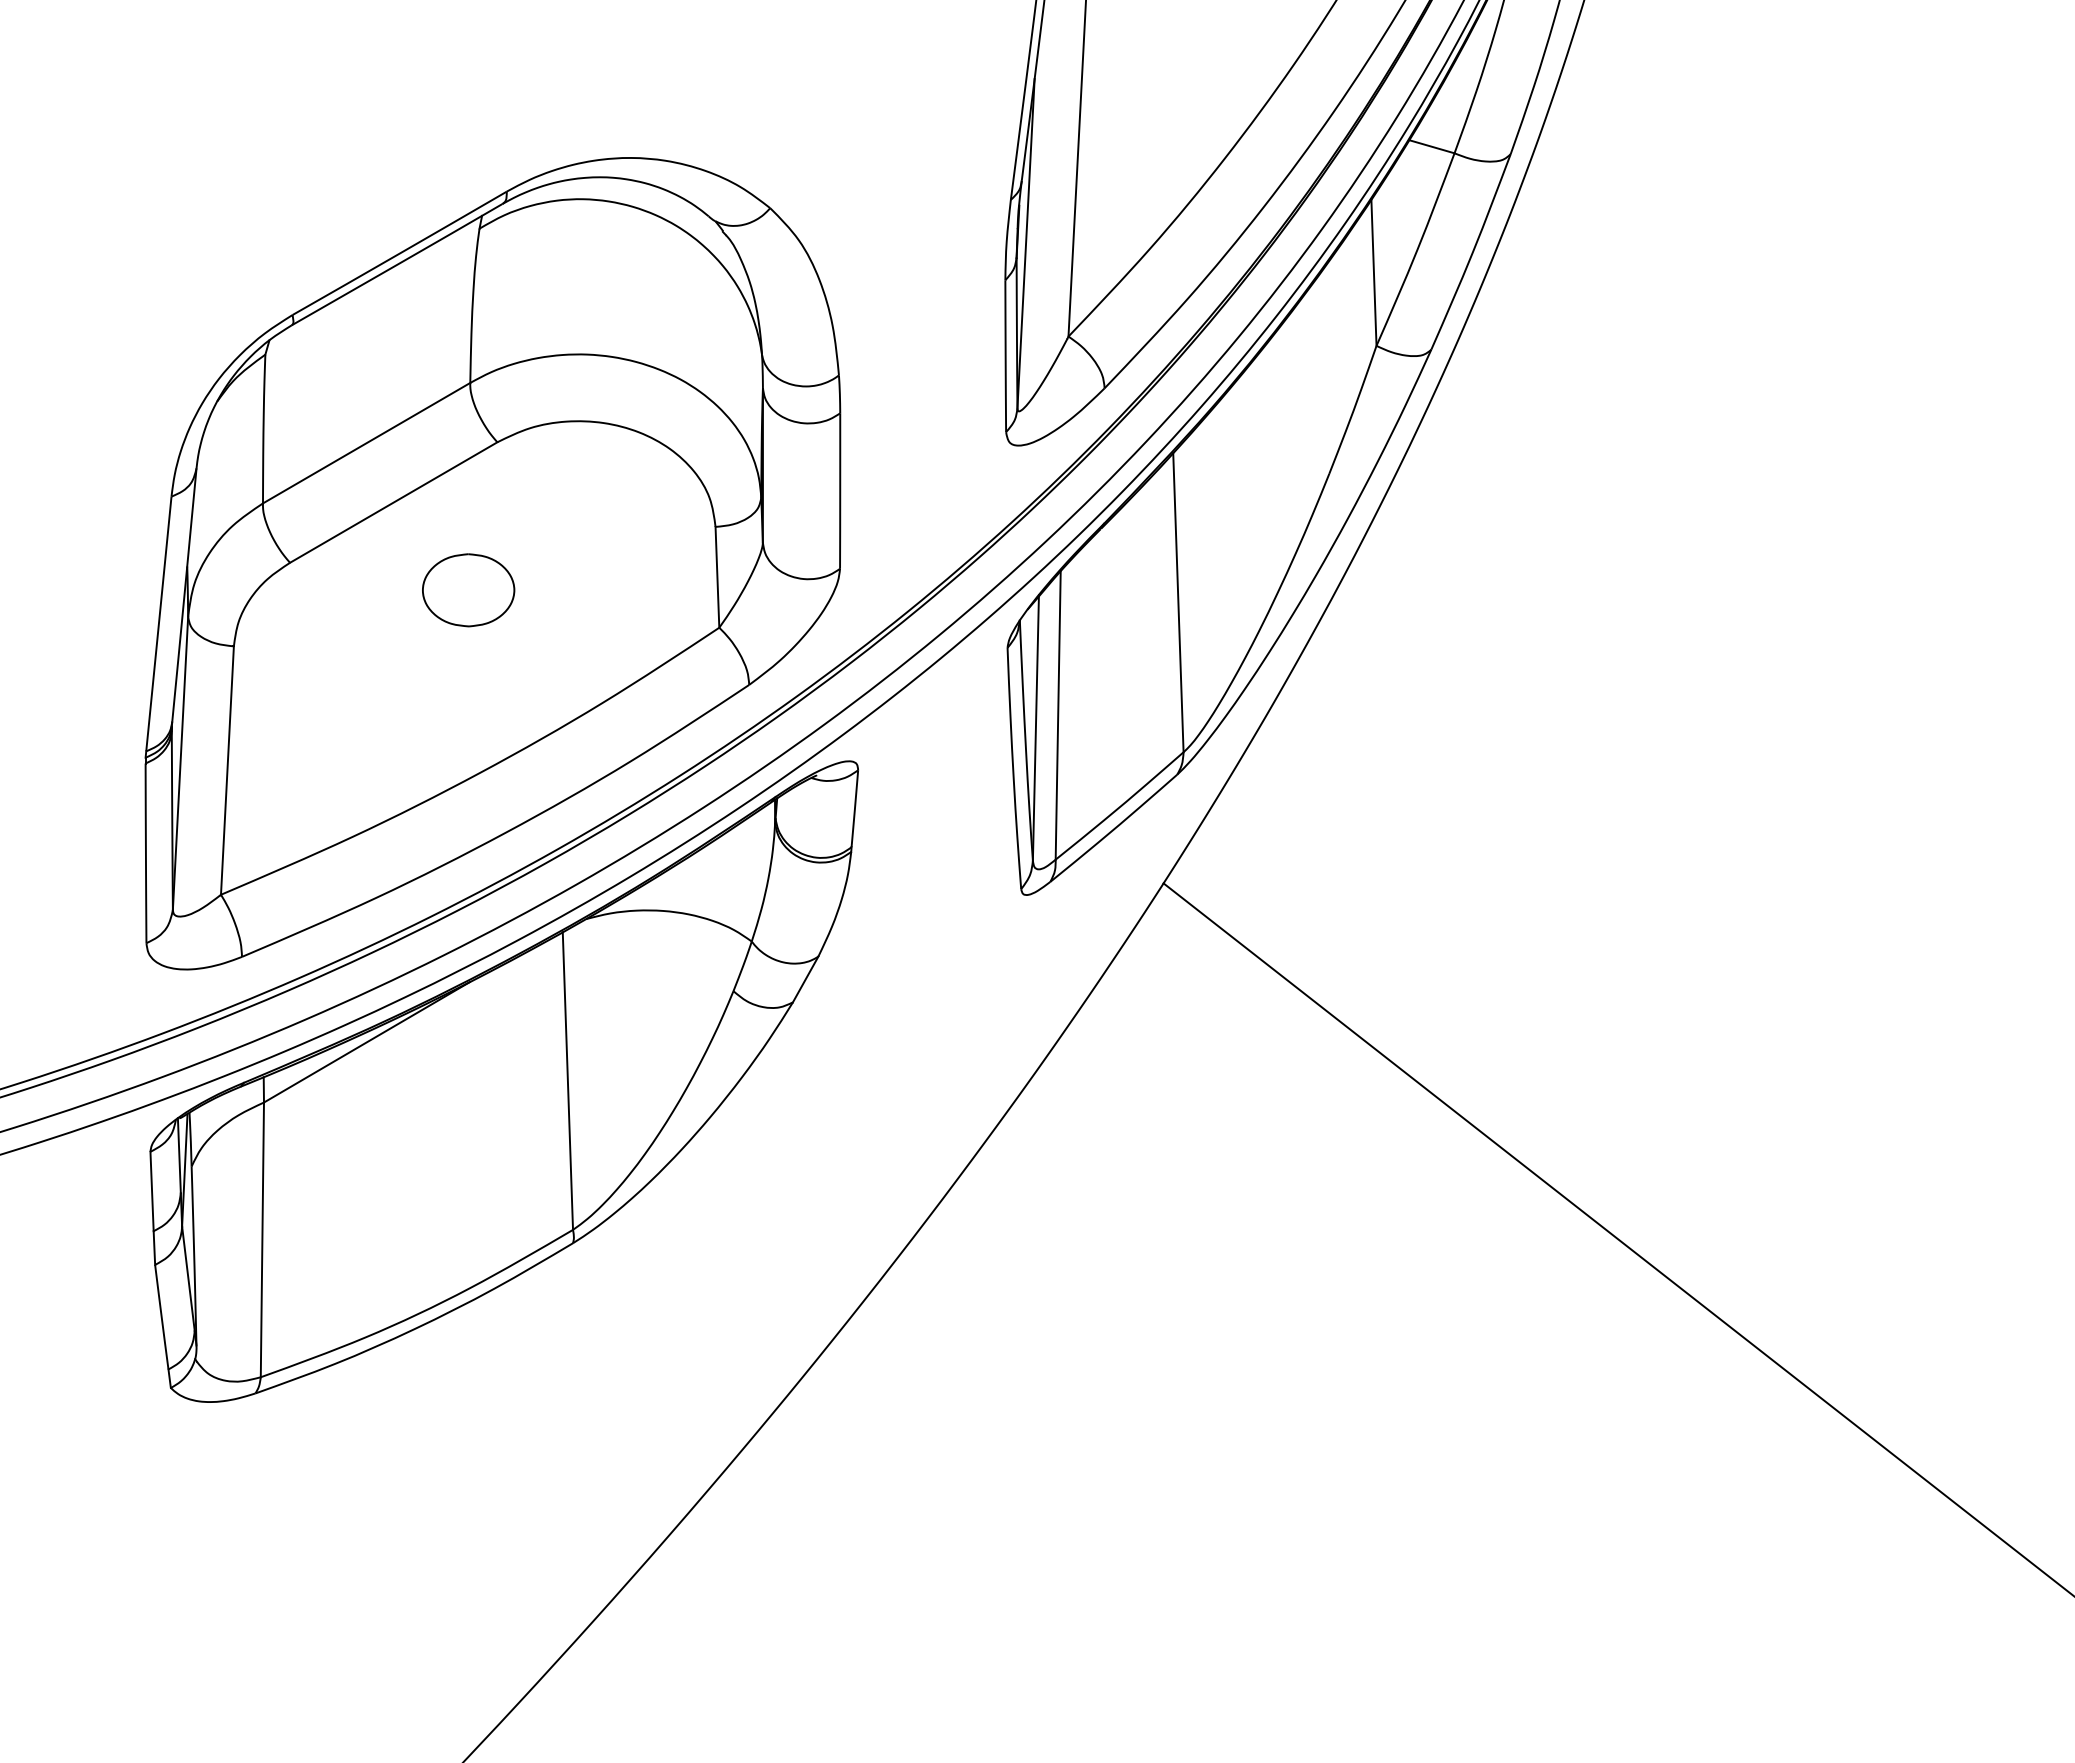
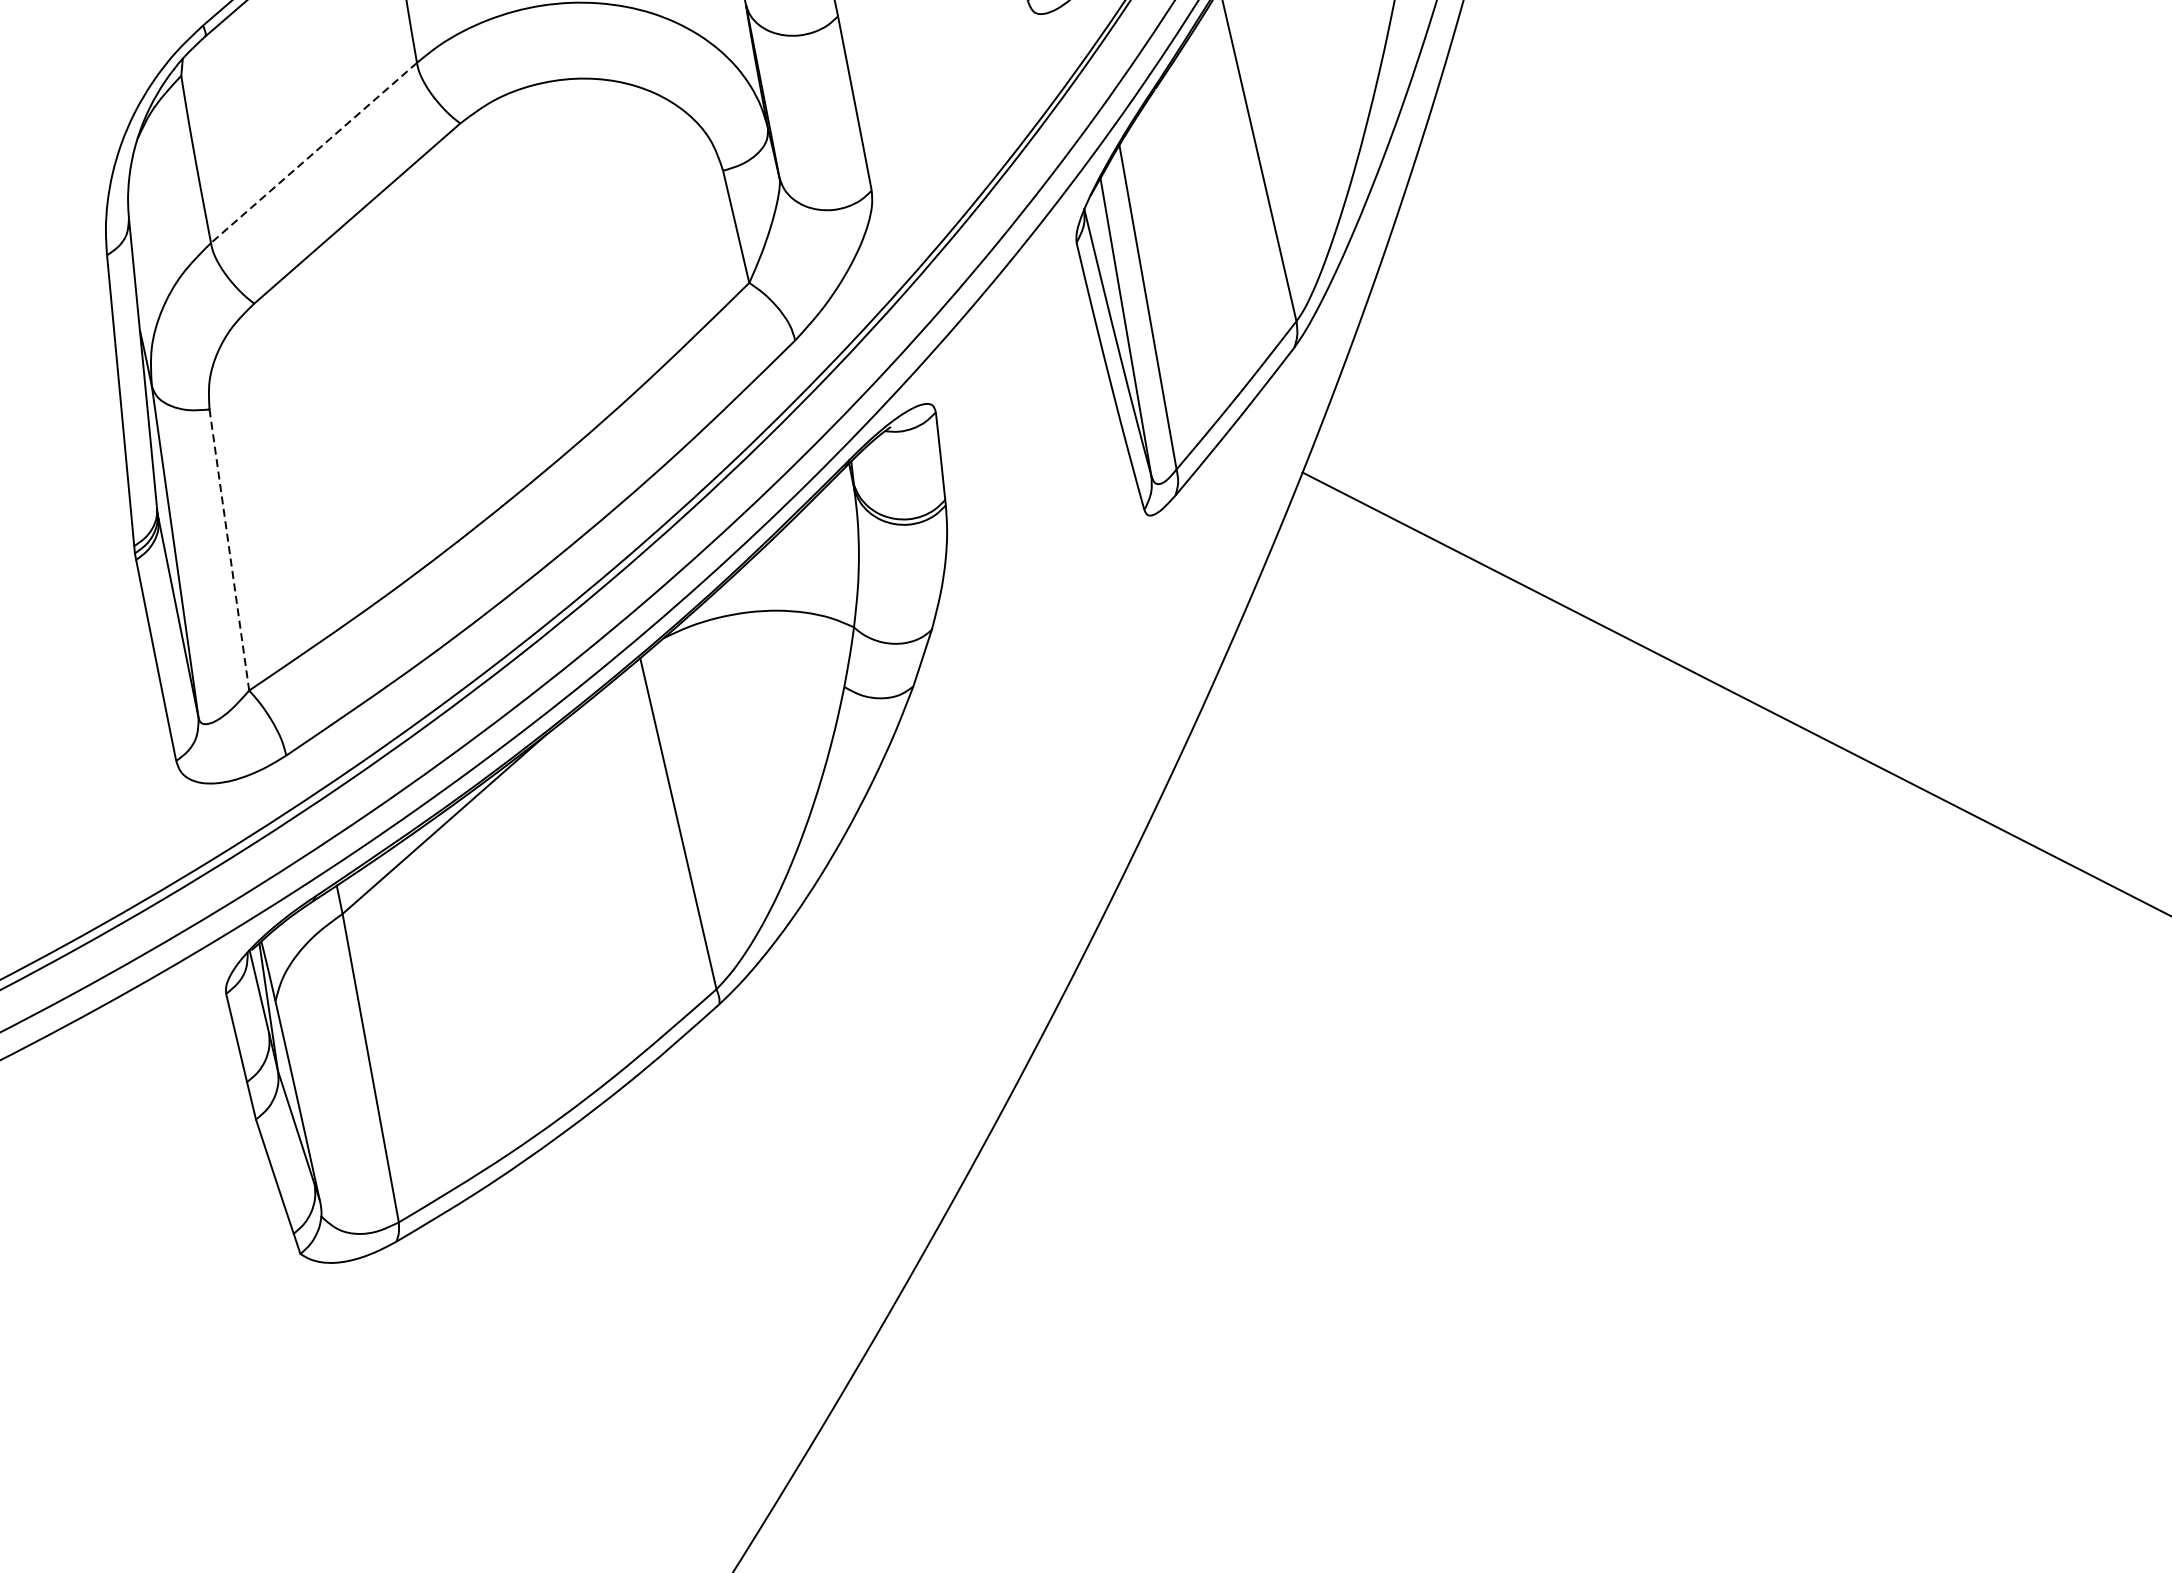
line: (366, 443) -> (313, 153), solid -> dashed
part: (468, 590) -> (460, 295), removed
line: (227, 771) -> (229, 551), solid -> dashed

